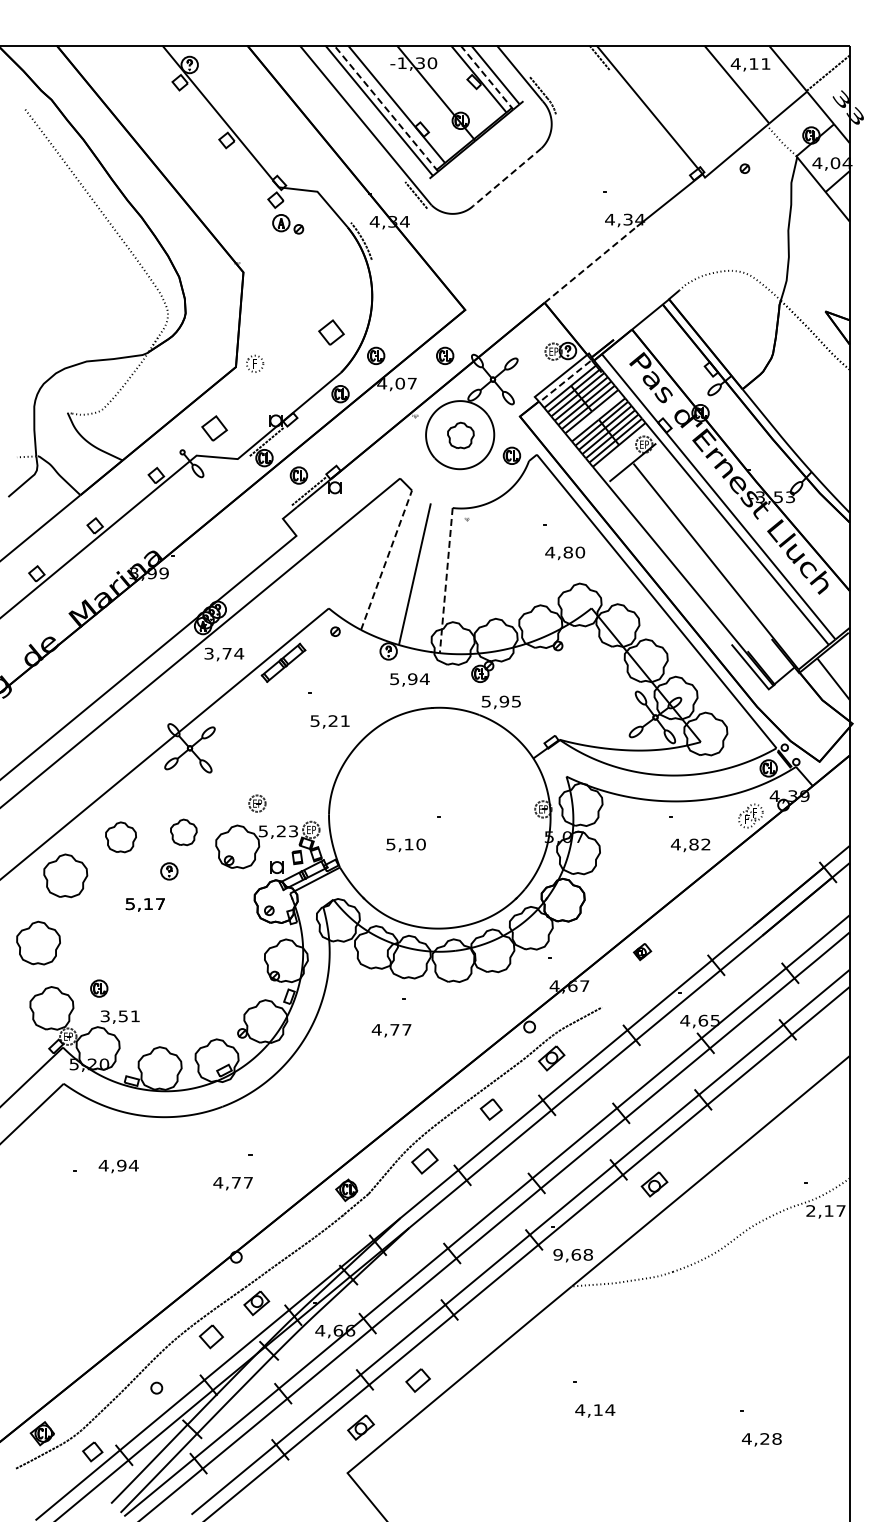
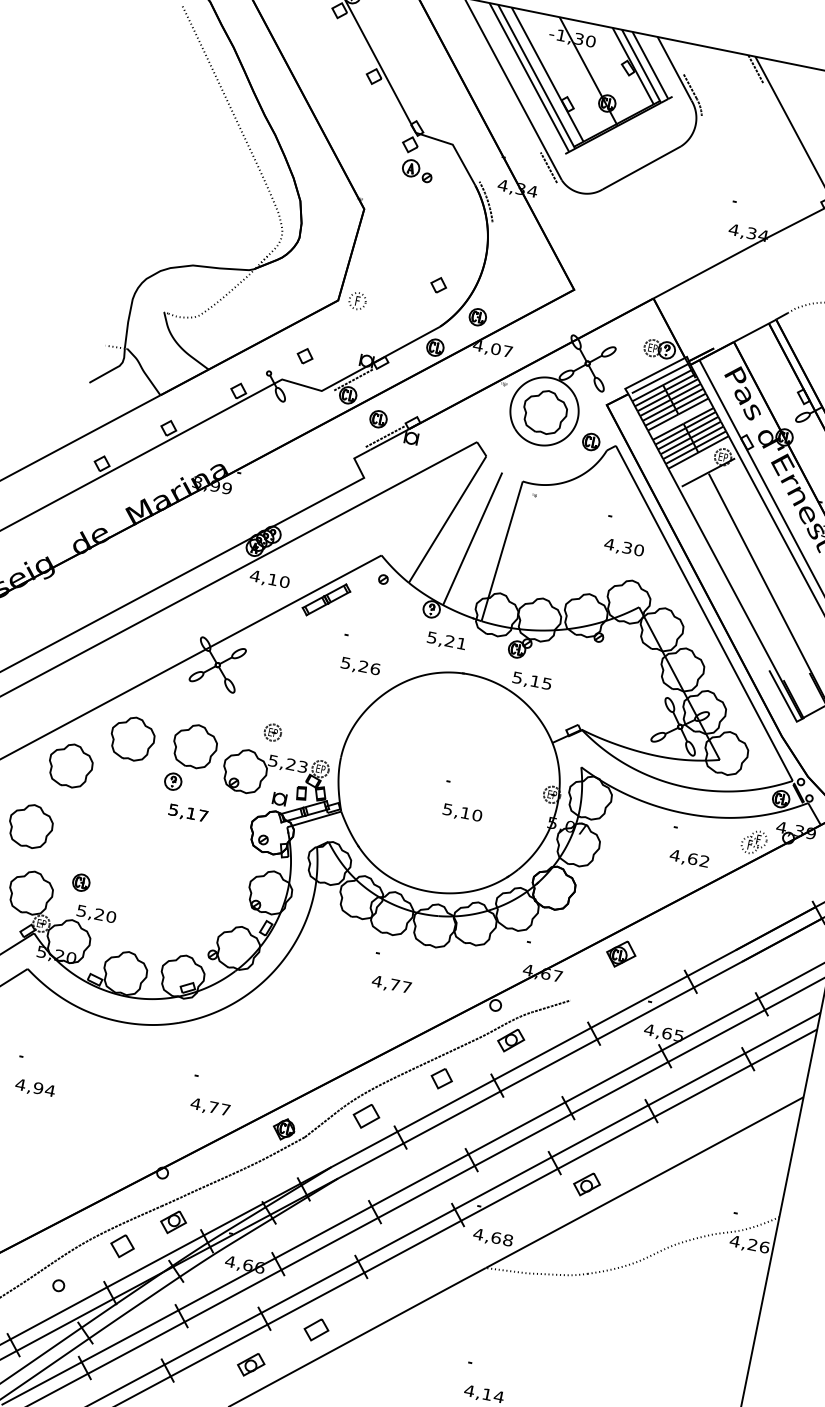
line: (487, 78) -> (641, 67), dashed -> solid
line: (386, 108) -> (536, 76), dashed -> solid
line: (507, 177) -> (641, 168), dashed -> solid
line: (590, 264) -> (706, 269), dashed -> solid
part: (331, 331) -> (438, 284), size x0.62
part: (445, 355) -> (545, 330), removed
line: (566, 380) -> (659, 378), dashed -> solid
part: (214, 427) -> (305, 355), size x0.62
part: (460, 435) -> (544, 411), size x1.67
text: (567, 552) -> (626, 547), 4,80 -> 4,30
line: (386, 559) -> (447, 518), dashed -> solid
line: (446, 580) -> (502, 551), dashed -> solid
text: (224, 653) -> (270, 578), 3,74 -> 4,10
text: (418, 679) -> (455, 642), 5,94 -> 5,21
text: (504, 701) -> (535, 681), 5,95 -> 5,15
text: (345, 720) -> (375, 668), 5,21 -> 5,26
part: (183, 832) -> (194, 746), size x1.67
part: (120, 837) -> (132, 738), size x1.43
text: (405, 844) -> (462, 812), moved
text: (693, 844) -> (692, 858), 4,82 -> 4,62
text: (144, 904) -> (187, 813), moved
part: (642, 951) -> (621, 953), size x1.67
text: (120, 1016) -> (96, 914), 3,51 -> 5,20
text: (391, 1030) -> (391, 984), moved
text: (118, 1166) -> (35, 1088), moved
text: (232, 1183) -> (209, 1107), moved
text: (825, 1210) -> (749, 1243), 2,17 -> 4,26
text: (558, 1254) -> (478, 1234), 9,68 -> 4,68

